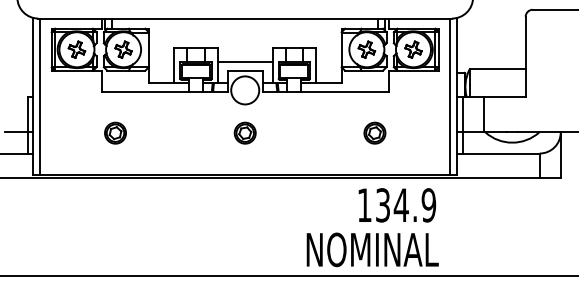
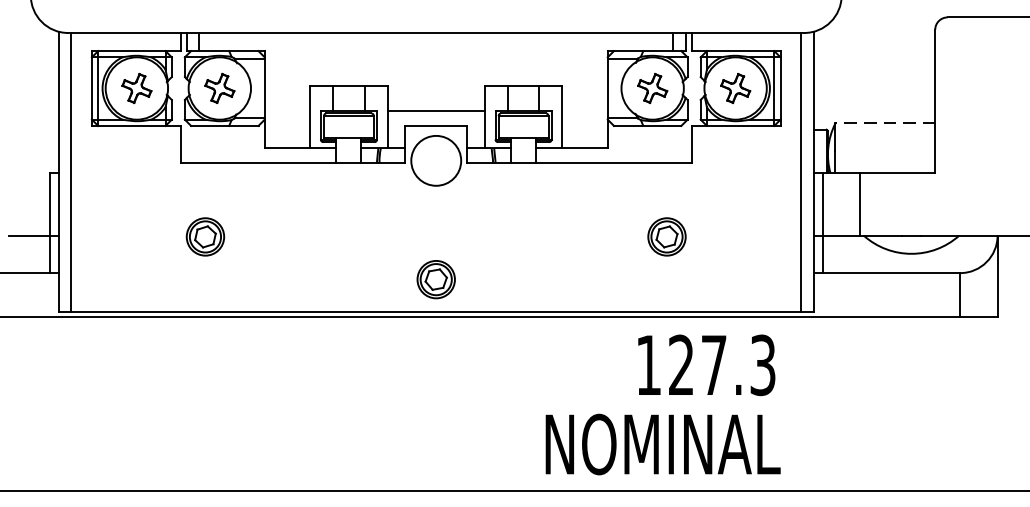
line: (497, 69) -> (885, 123), solid -> dashed
part: (244, 132) -> (434, 278), moved
text: (406, 205) -> (723, 365), 134.9 -> 127.3

